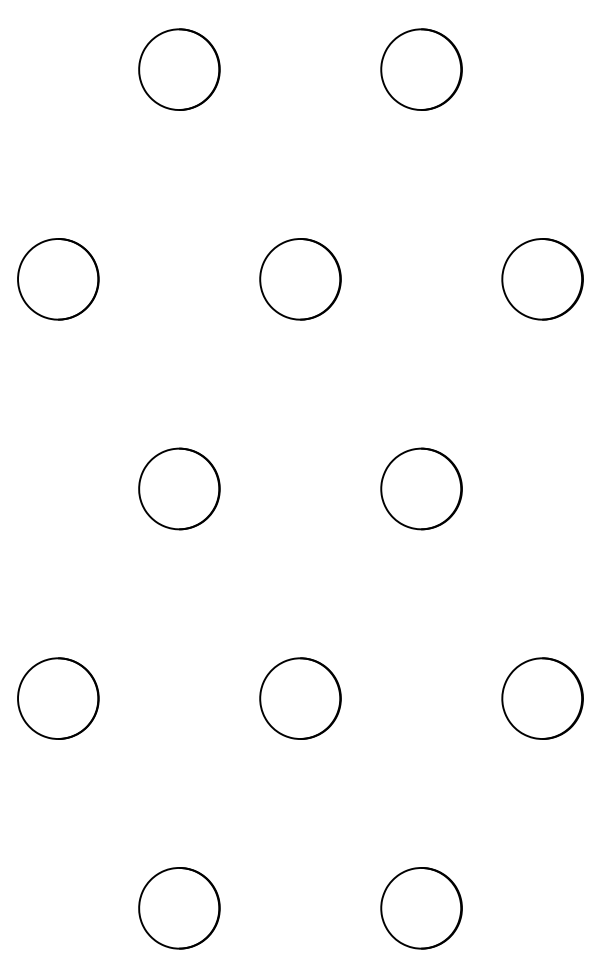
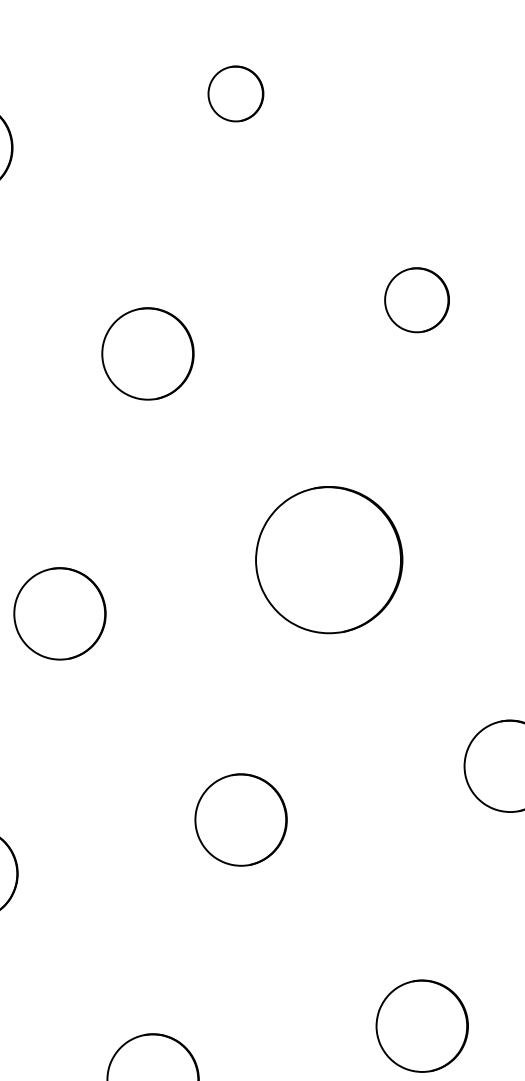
part: (421, 69) -> (235, 93), size x0.6
part: (542, 279) -> (417, 300), size x0.7
part: (421, 488) -> (328, 559), size x1.6

